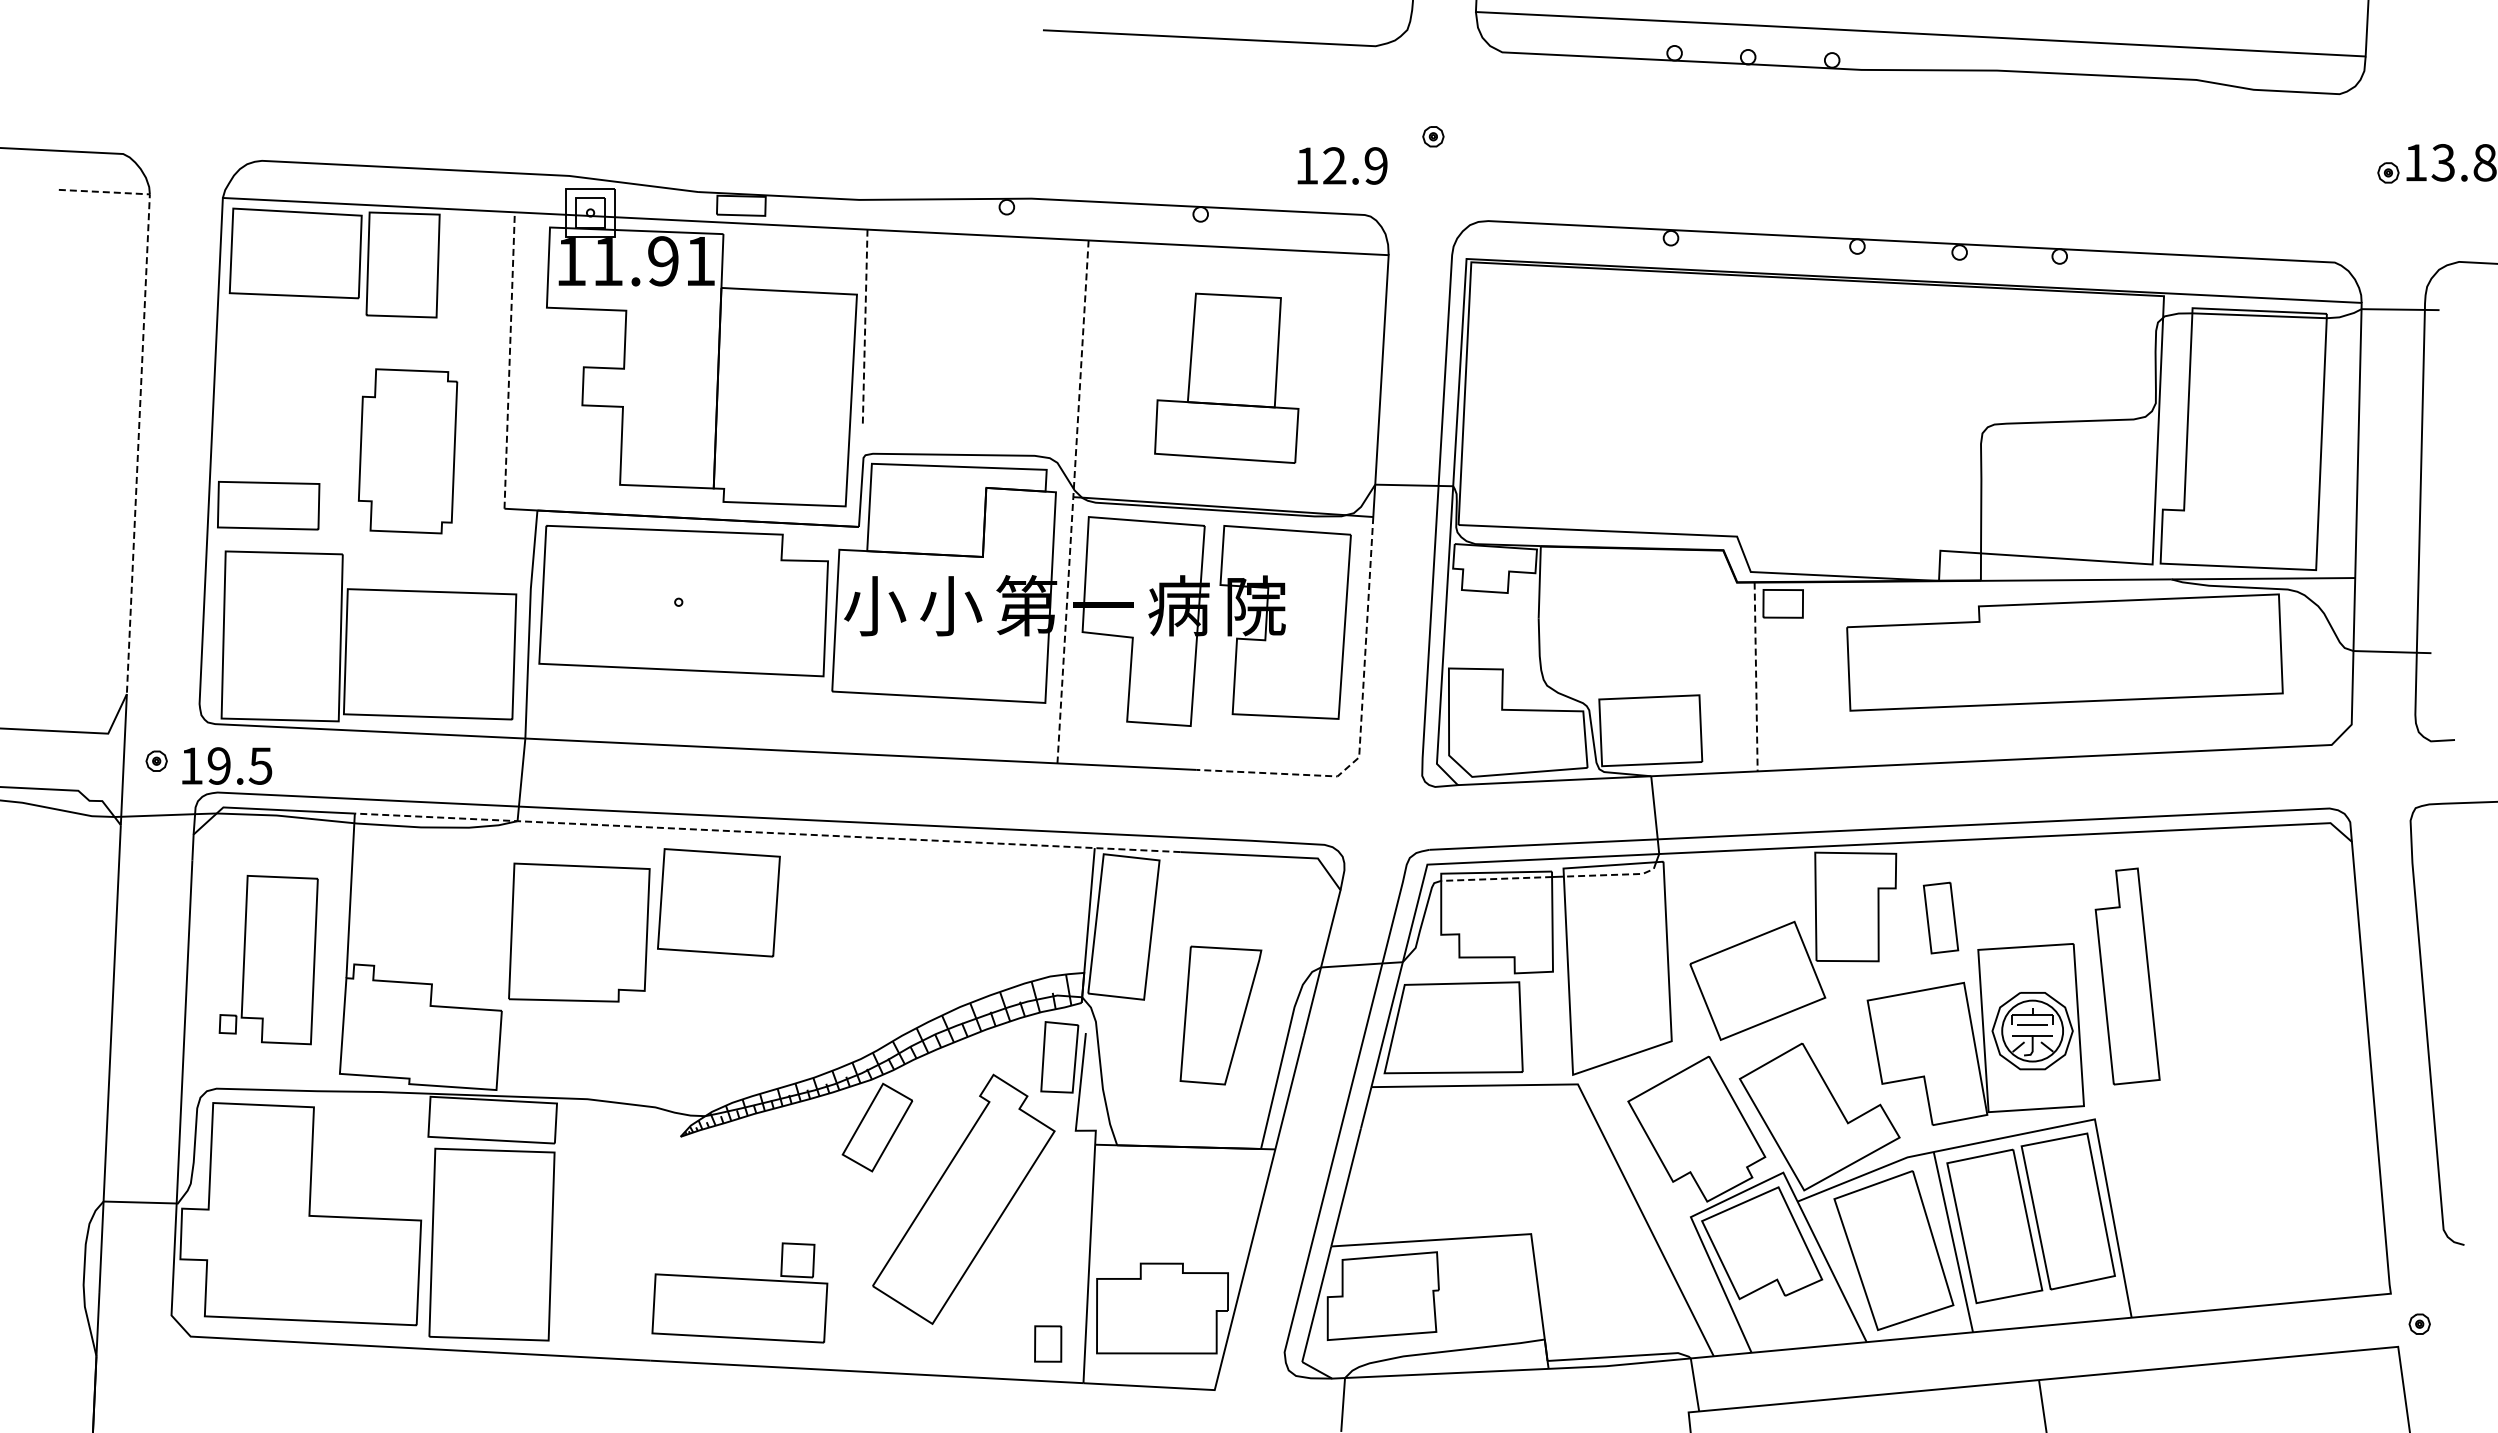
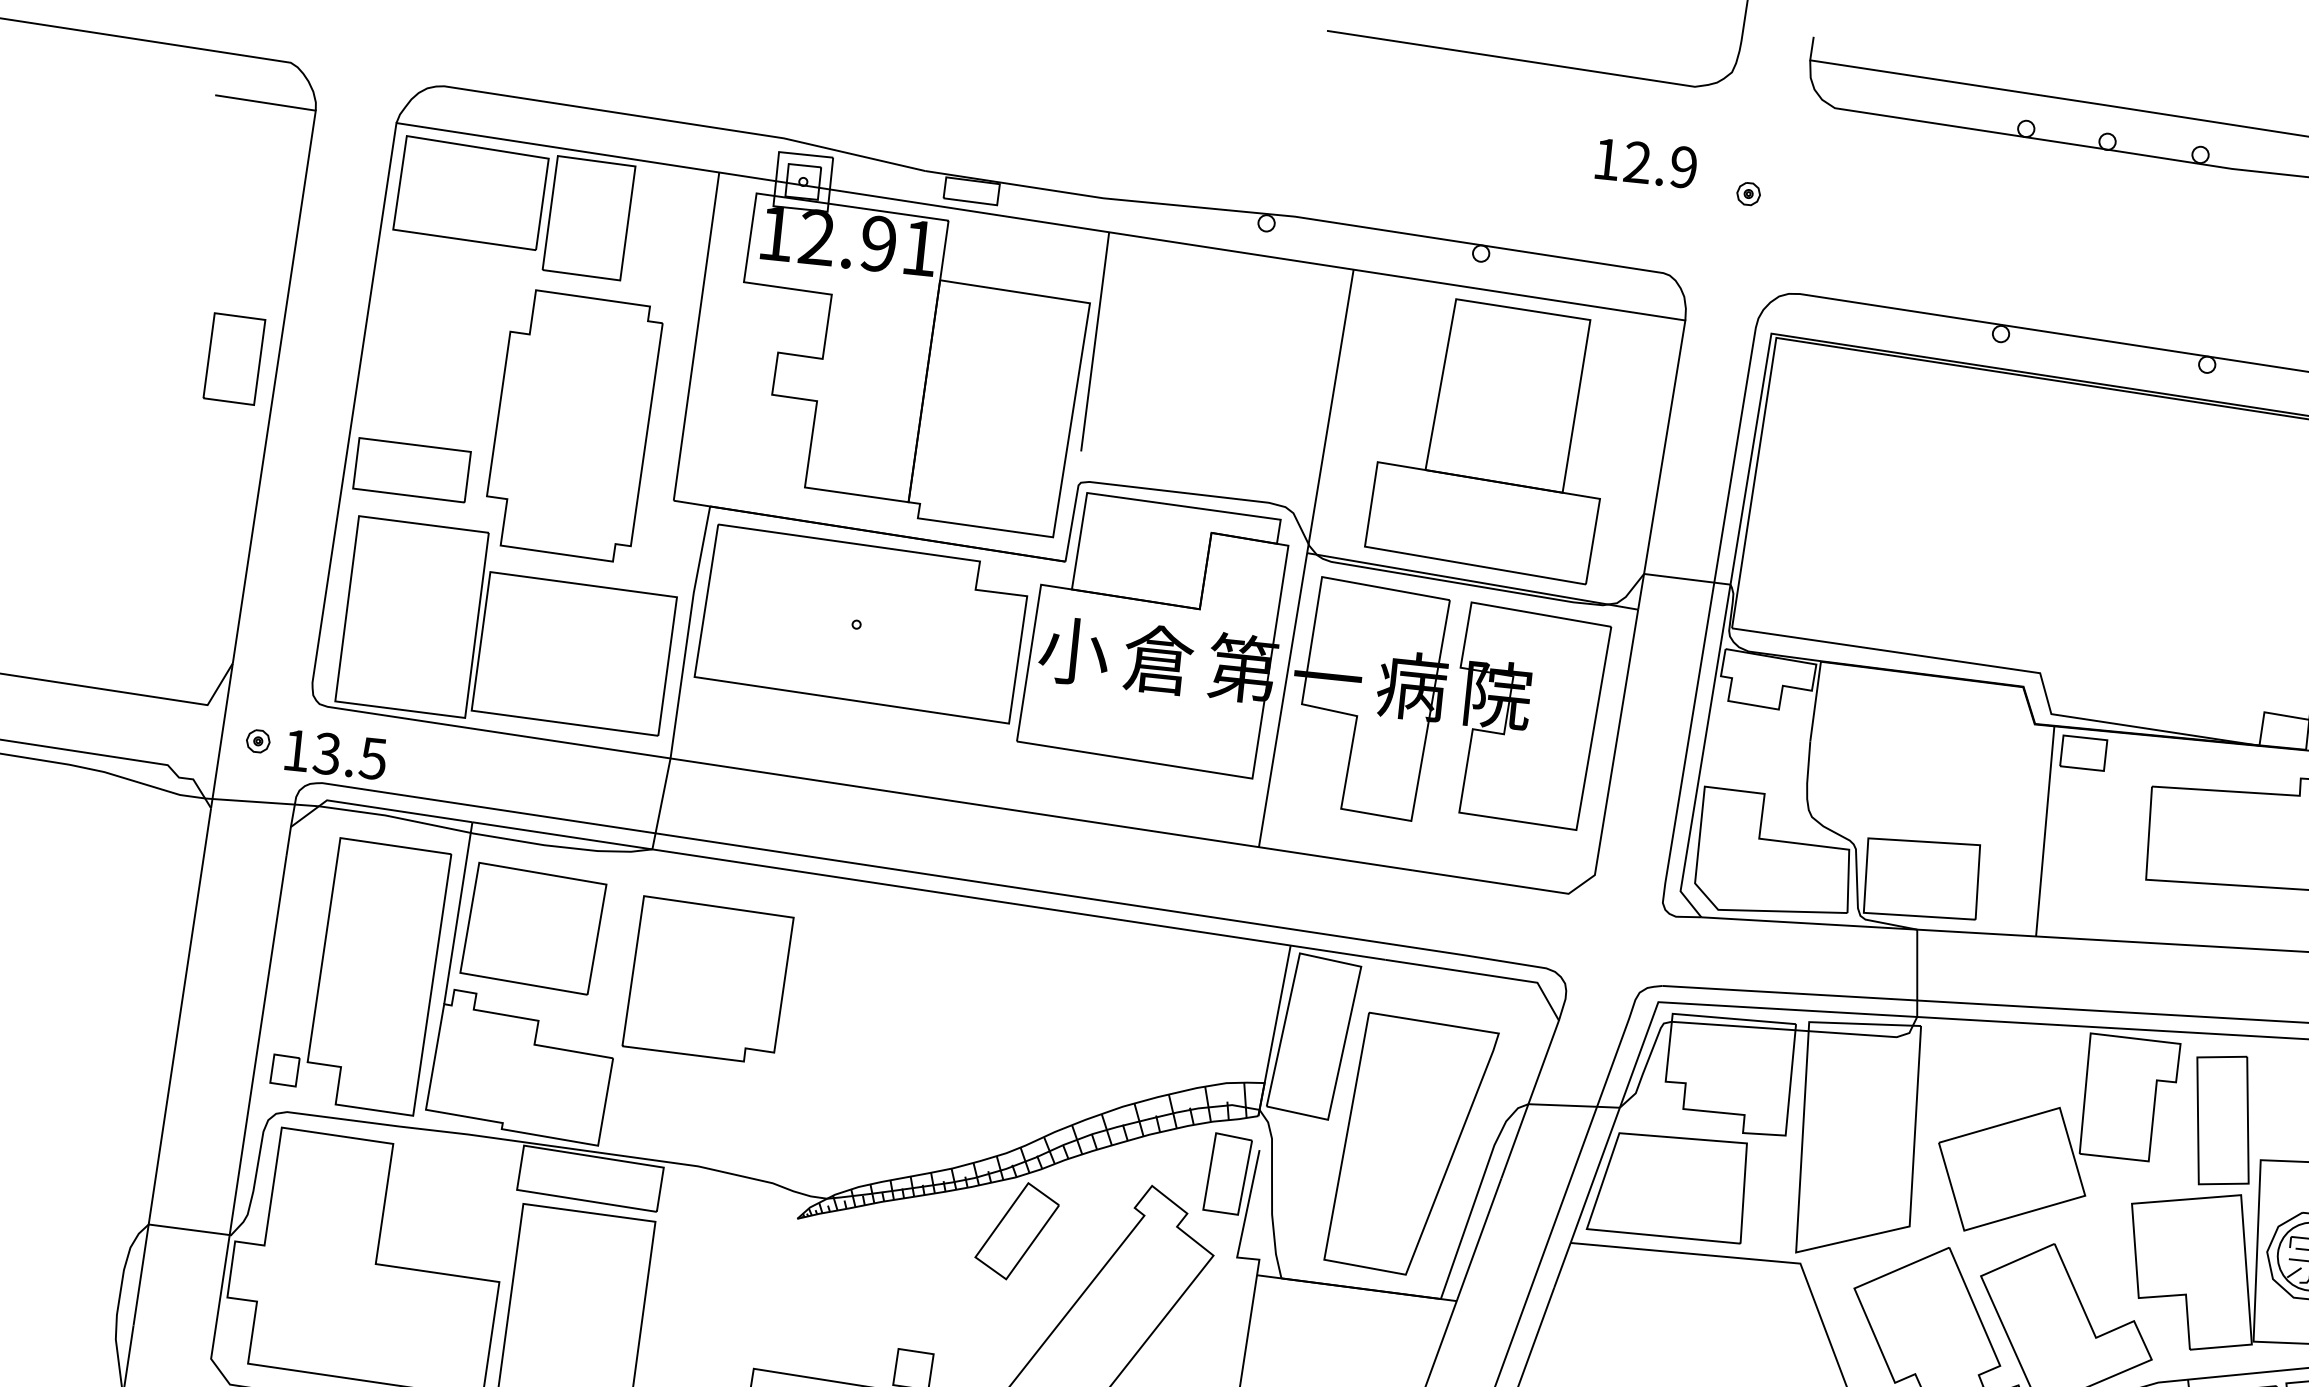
text: (1342, 165) -> (1646, 162), moved
text: (607, 261) -> (816, 237), 11.91 -> 12.91
line: (865, 328) -> (1095, 341), dashed -> solid
line: (509, 360) -> (696, 336), dashed -> solid
part: (1226, 378) -> (1490, 438), size x1.43
line: (140, 397) -> (282, 335), dashed -> solid
part: (100, 423) -> (234, 359), added
part: (407, 451) -> (572, 425), size x1.43
line: (1073, 500) -> (1306, 556), dashed -> solid
text: (951, 605) -> (1159, 659), 小 -> 倉
line: (1756, 677) -> (2045, 831), dashed -> solid
line: (1361, 723) -> (1601, 837), dashed -> solid
text: (218, 765) -> (326, 753), 19.5 -> 13.5
line: (767, 832) -> (928, 890), dashed -> solid
line: (1613, 874) -> (1864, 1034), dashed -> solid
line: (1496, 878) -> (1733, 1025), dashed -> solid
part: (718, 902) -> (532, 928), moved
part: (1940, 917) -> (2222, 1119), size x1.67
part: (268, 959) -> (359, 974), size x1.43
part: (1220, 1015) -> (1411, 1146), size x1.67

